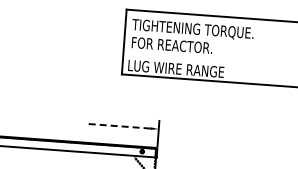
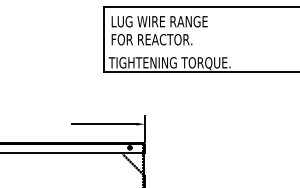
text: (192, 29) -> (171, 22), TIGHTENING TORQUE. -> LUG WIRE RANGE
text: (187, 70) -> (169, 63), LUG WIRE RANGE -> TIGHTENING TORQUE.
line: (117, 126) -> (103, 124), dashed -> solid

